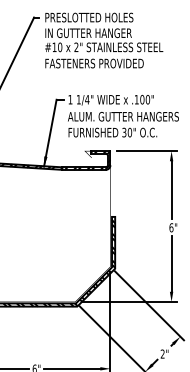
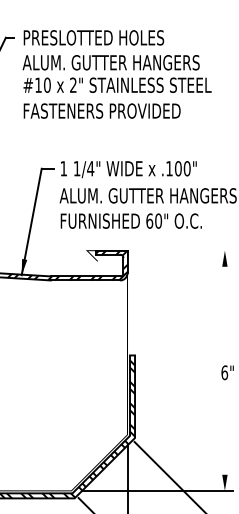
text: (99, 33) -> (110, 63), IN GUTTER HANGER -> ALUM. GUTTER HANGERS
text: (124, 132) -> (149, 220), 30" -> 60"
line: (146, 151) -> (184, 251), removed
line: (171, 190) -> (224, 313), removed
line: (171, 263) -> (224, 429), removed

